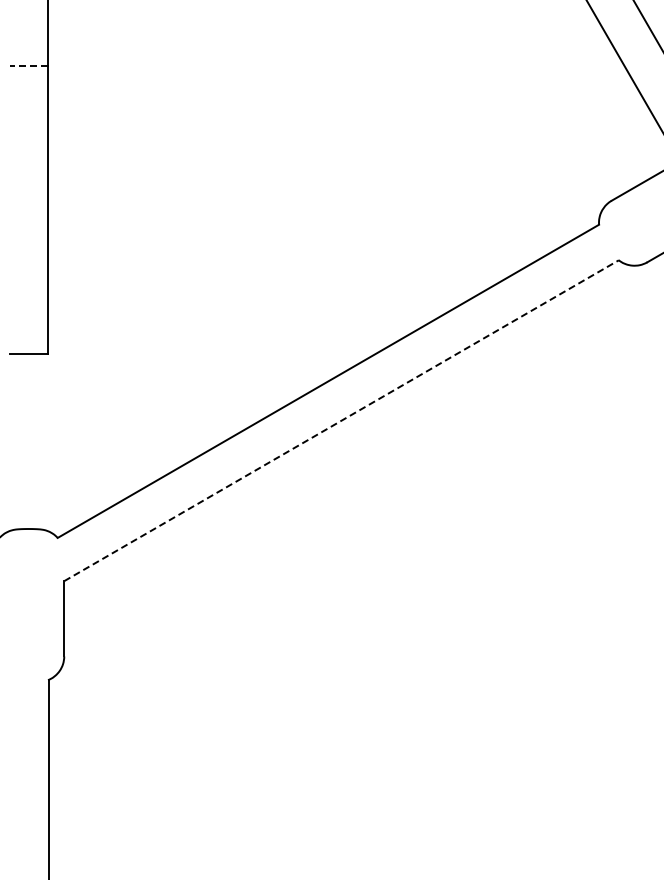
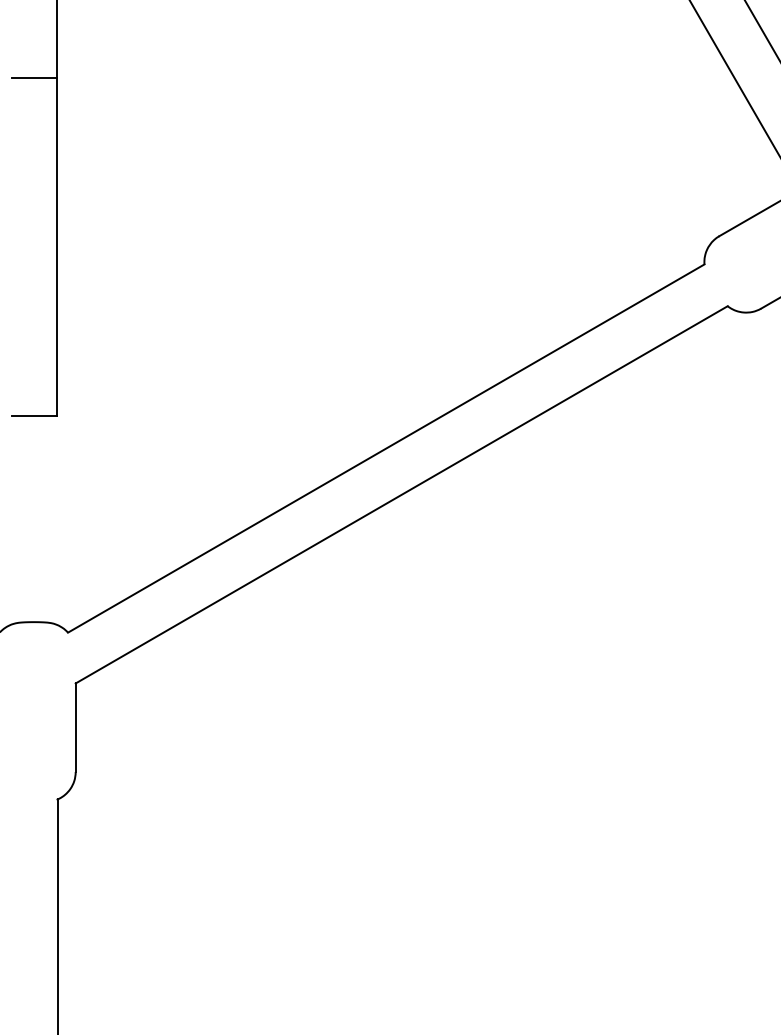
line: (28, 66) -> (33, 78), dashed -> solid
line: (341, 420) -> (401, 494), dashed -> solid

